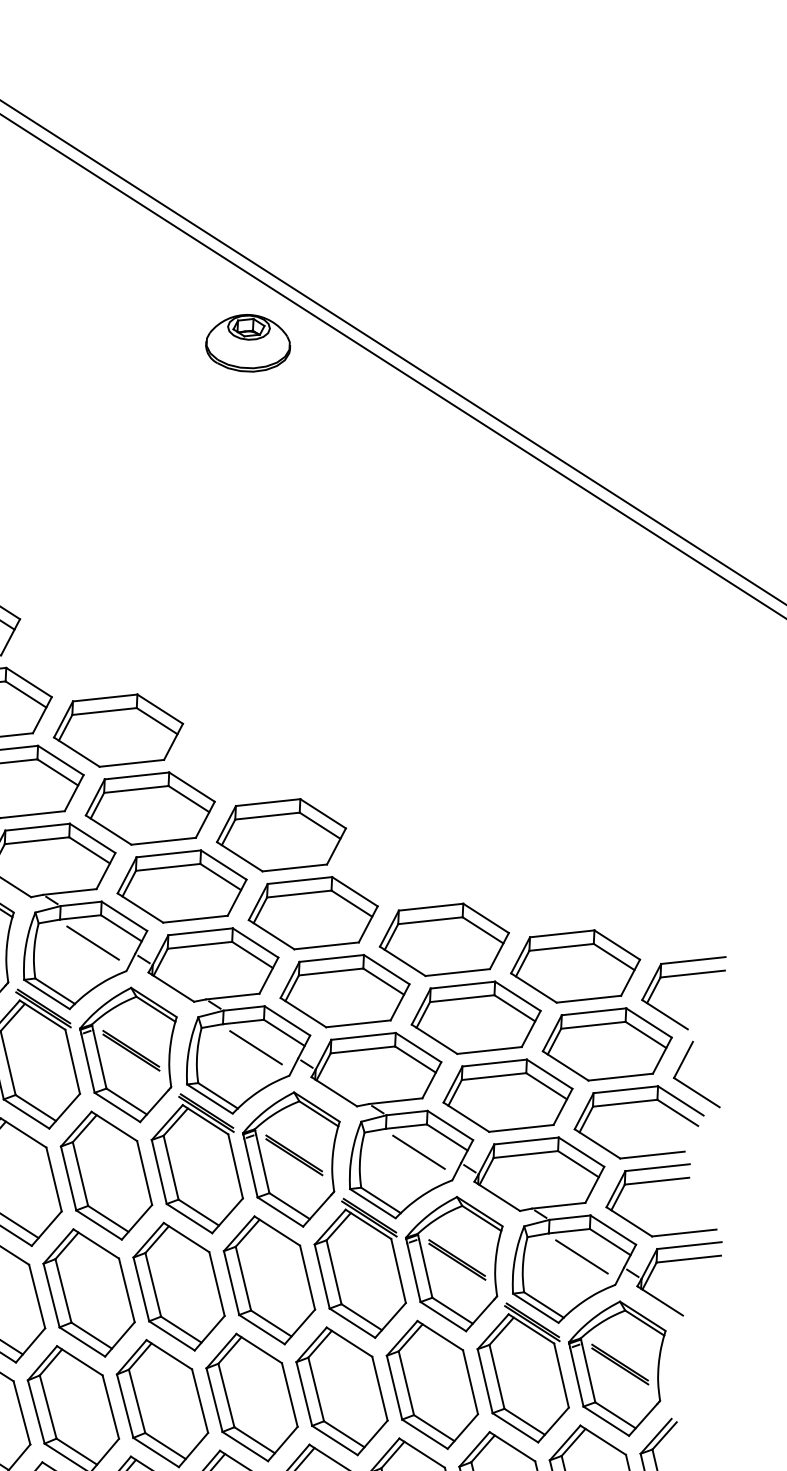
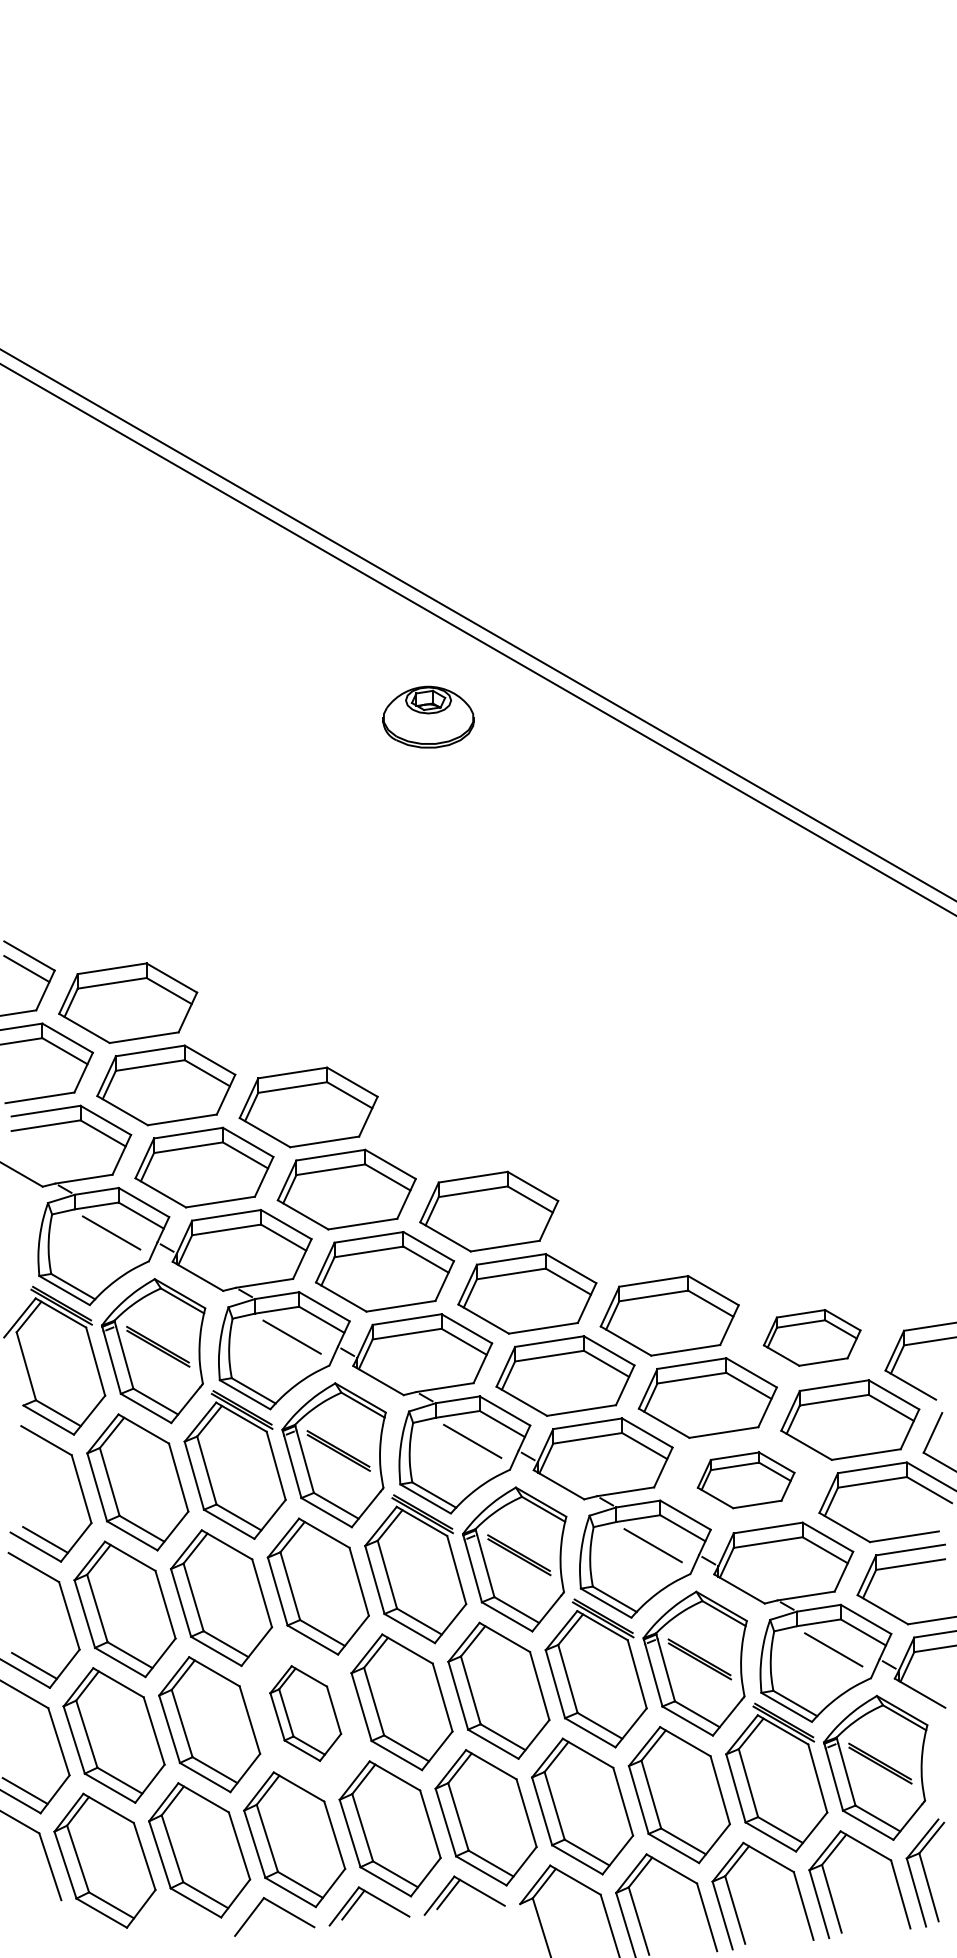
part: (248, 342) -> (428, 716), moved
part: (575, 966) -> (812, 1337), size x0.7
part: (508, 1095) -> (746, 1480), size x0.7
part: (89, 1292) -> (305, 1713), size x0.7

